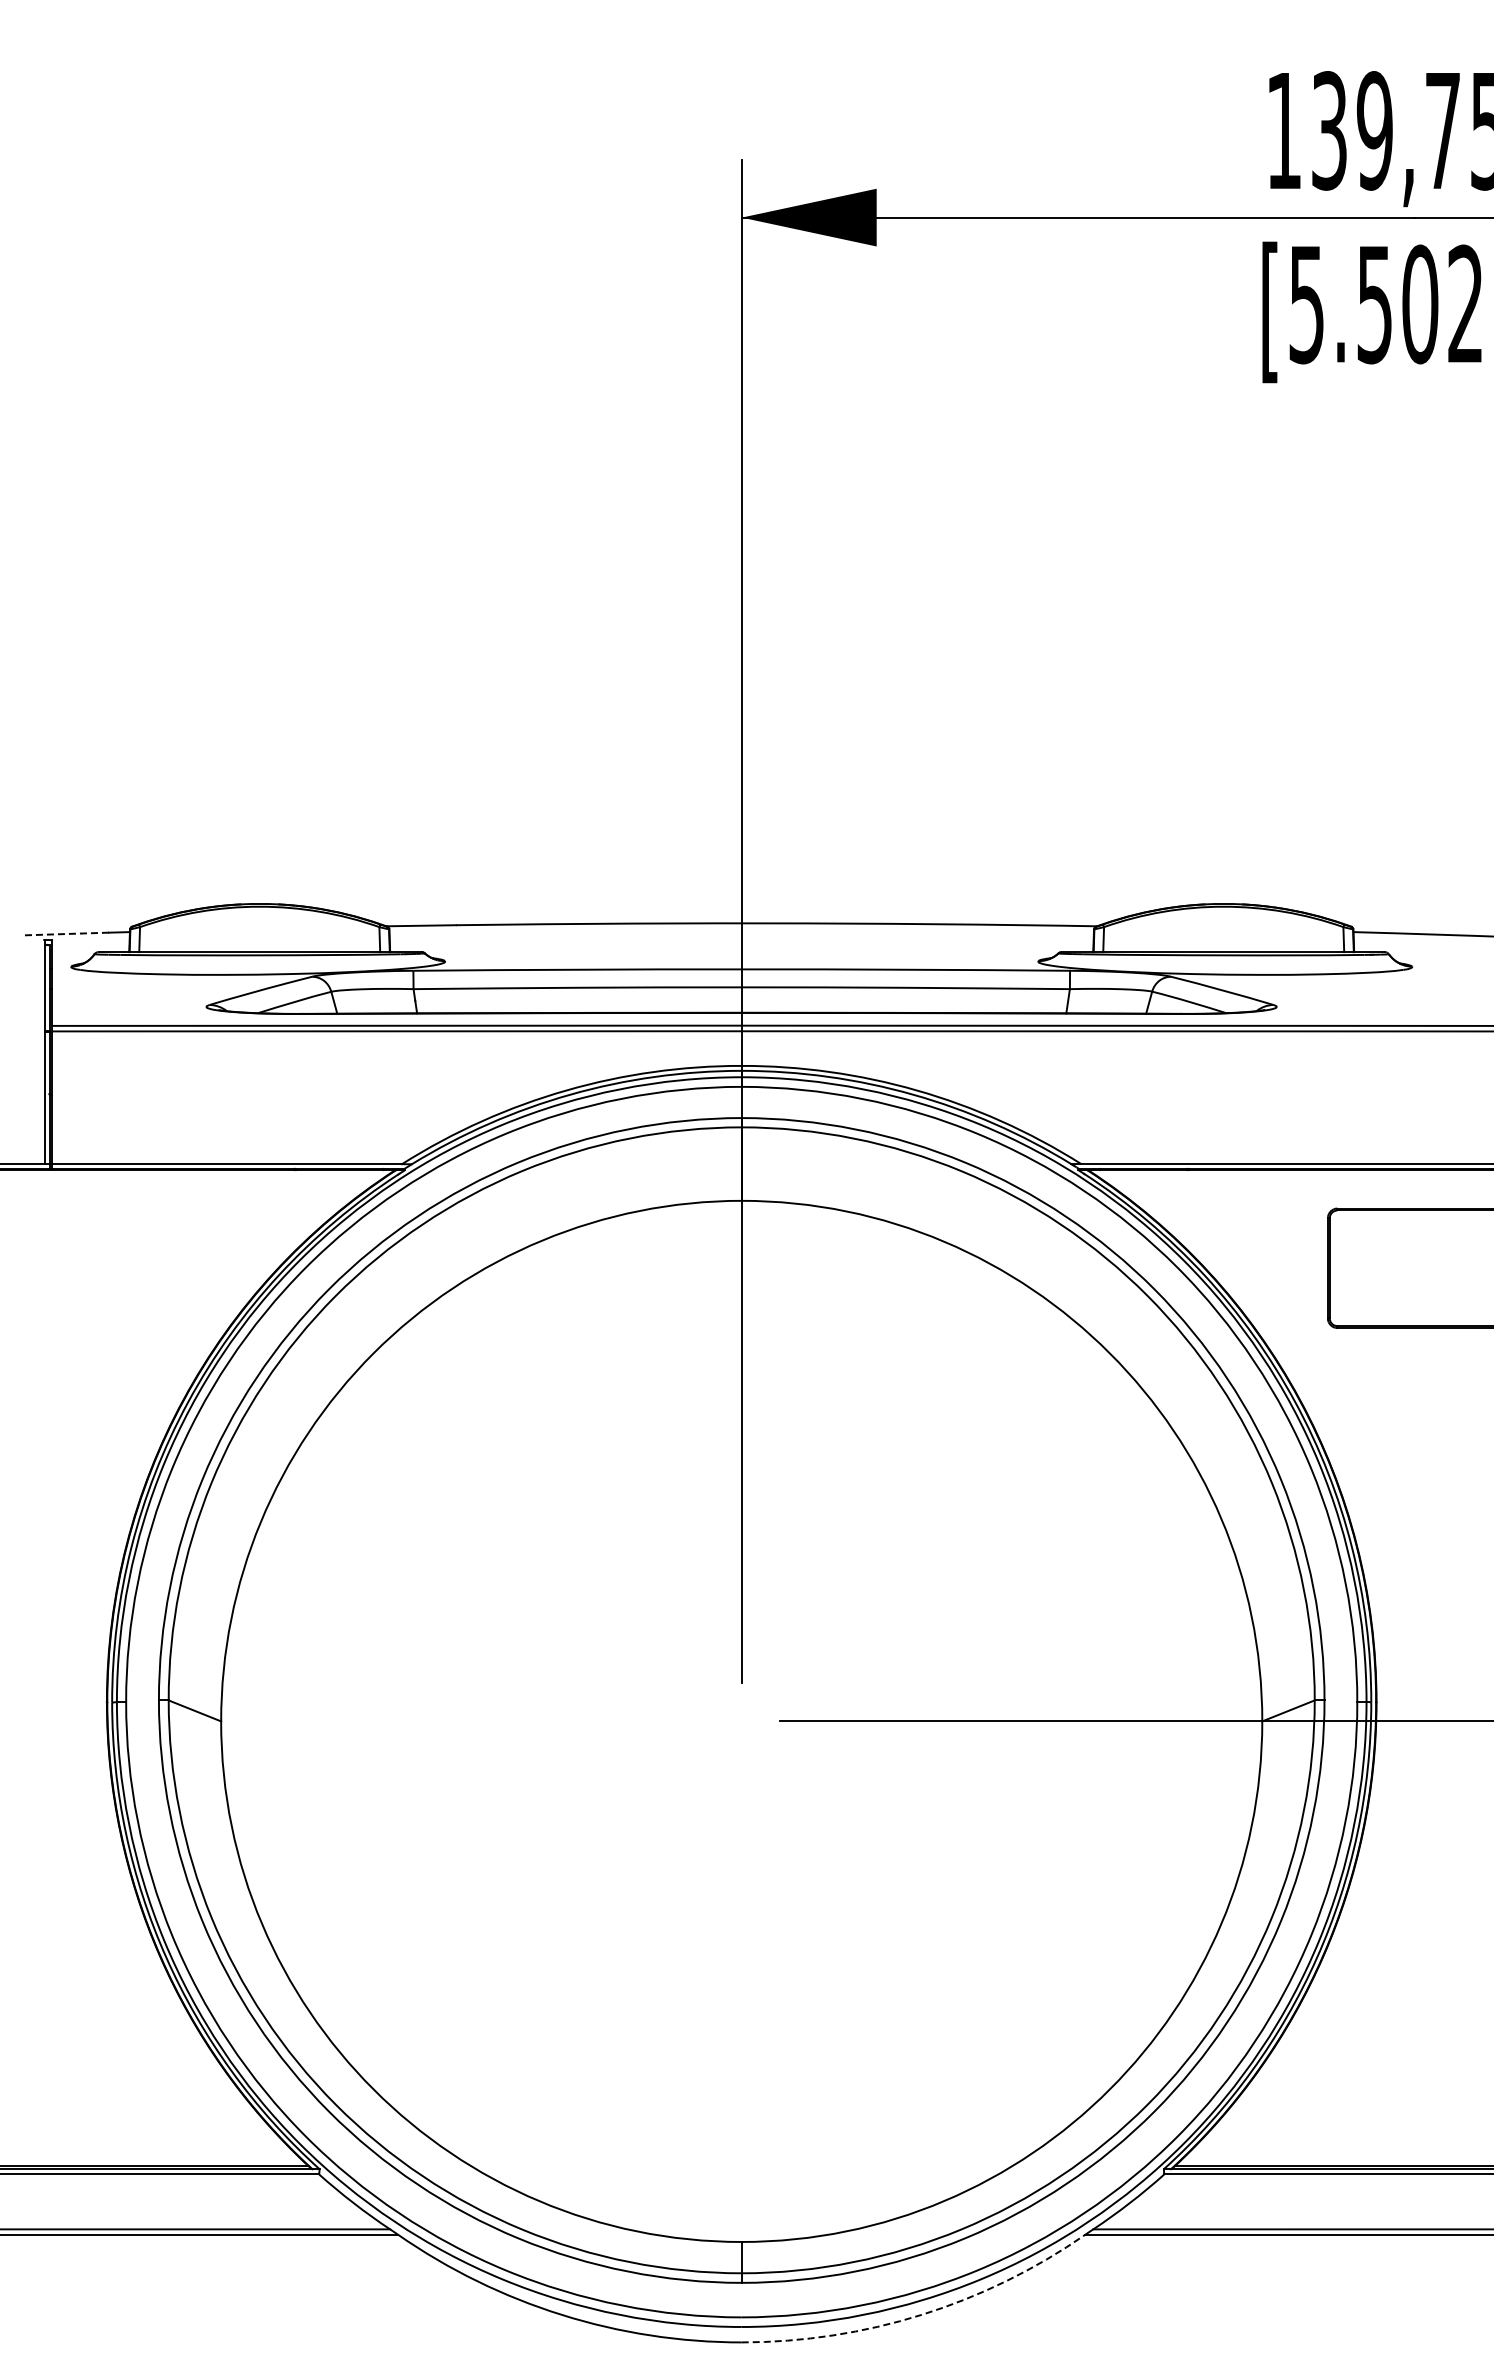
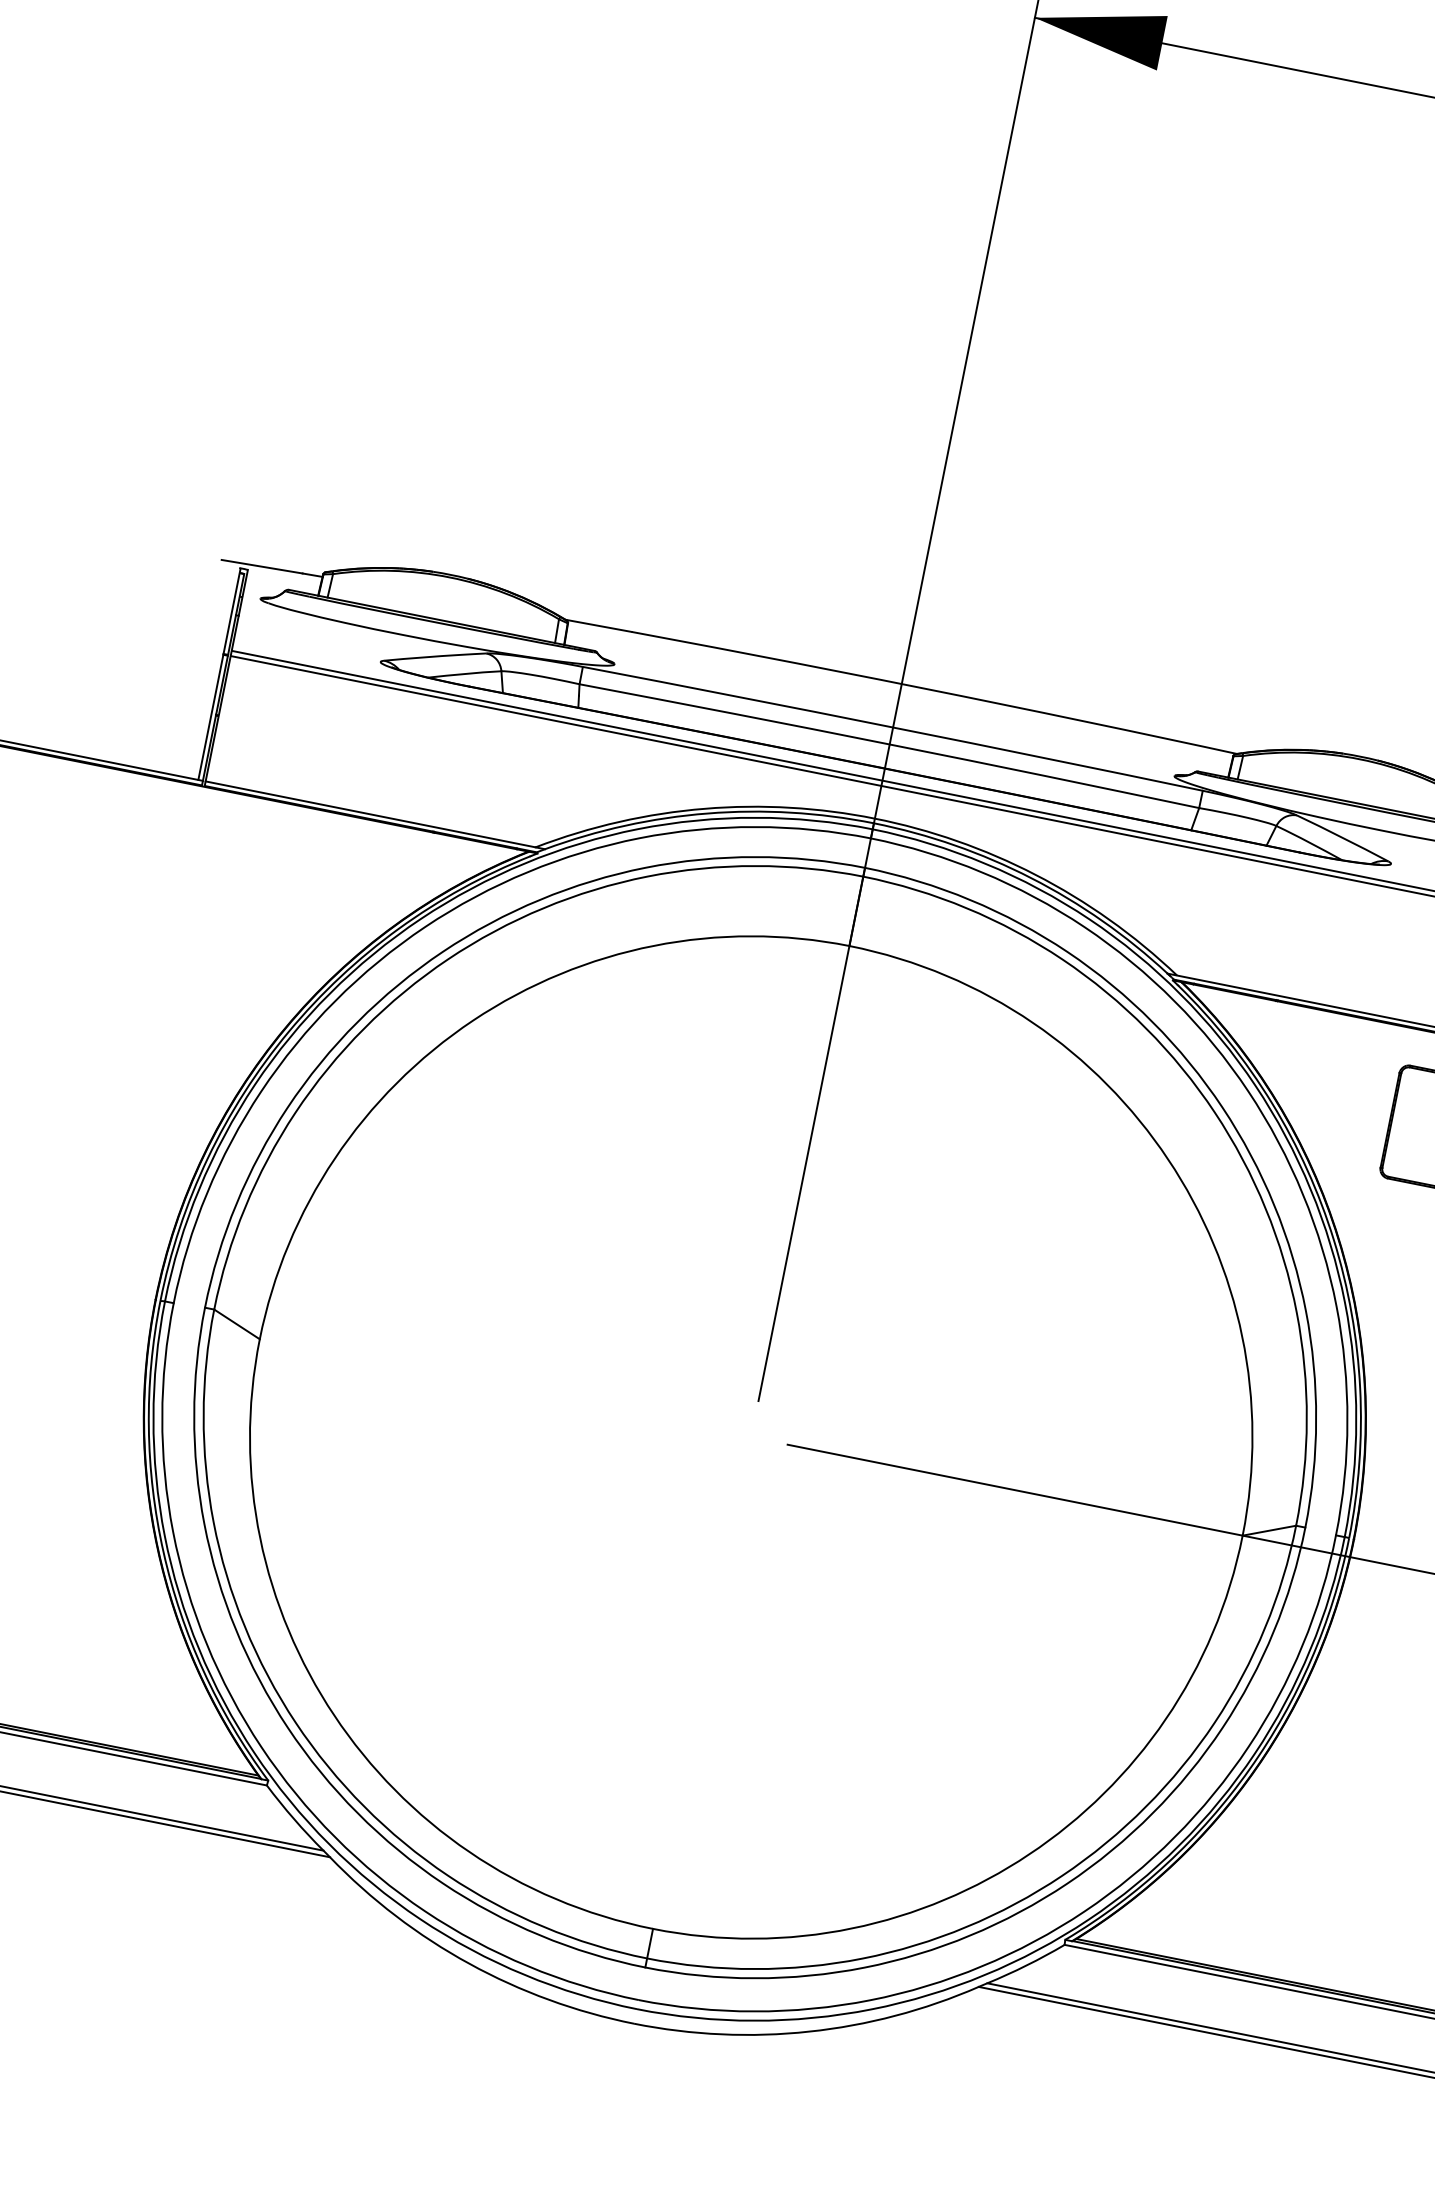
line: (66, 934) -> (262, 567), dashed -> solid
arc: (921, 2314) -> (809, 2031), dashed -> solid

